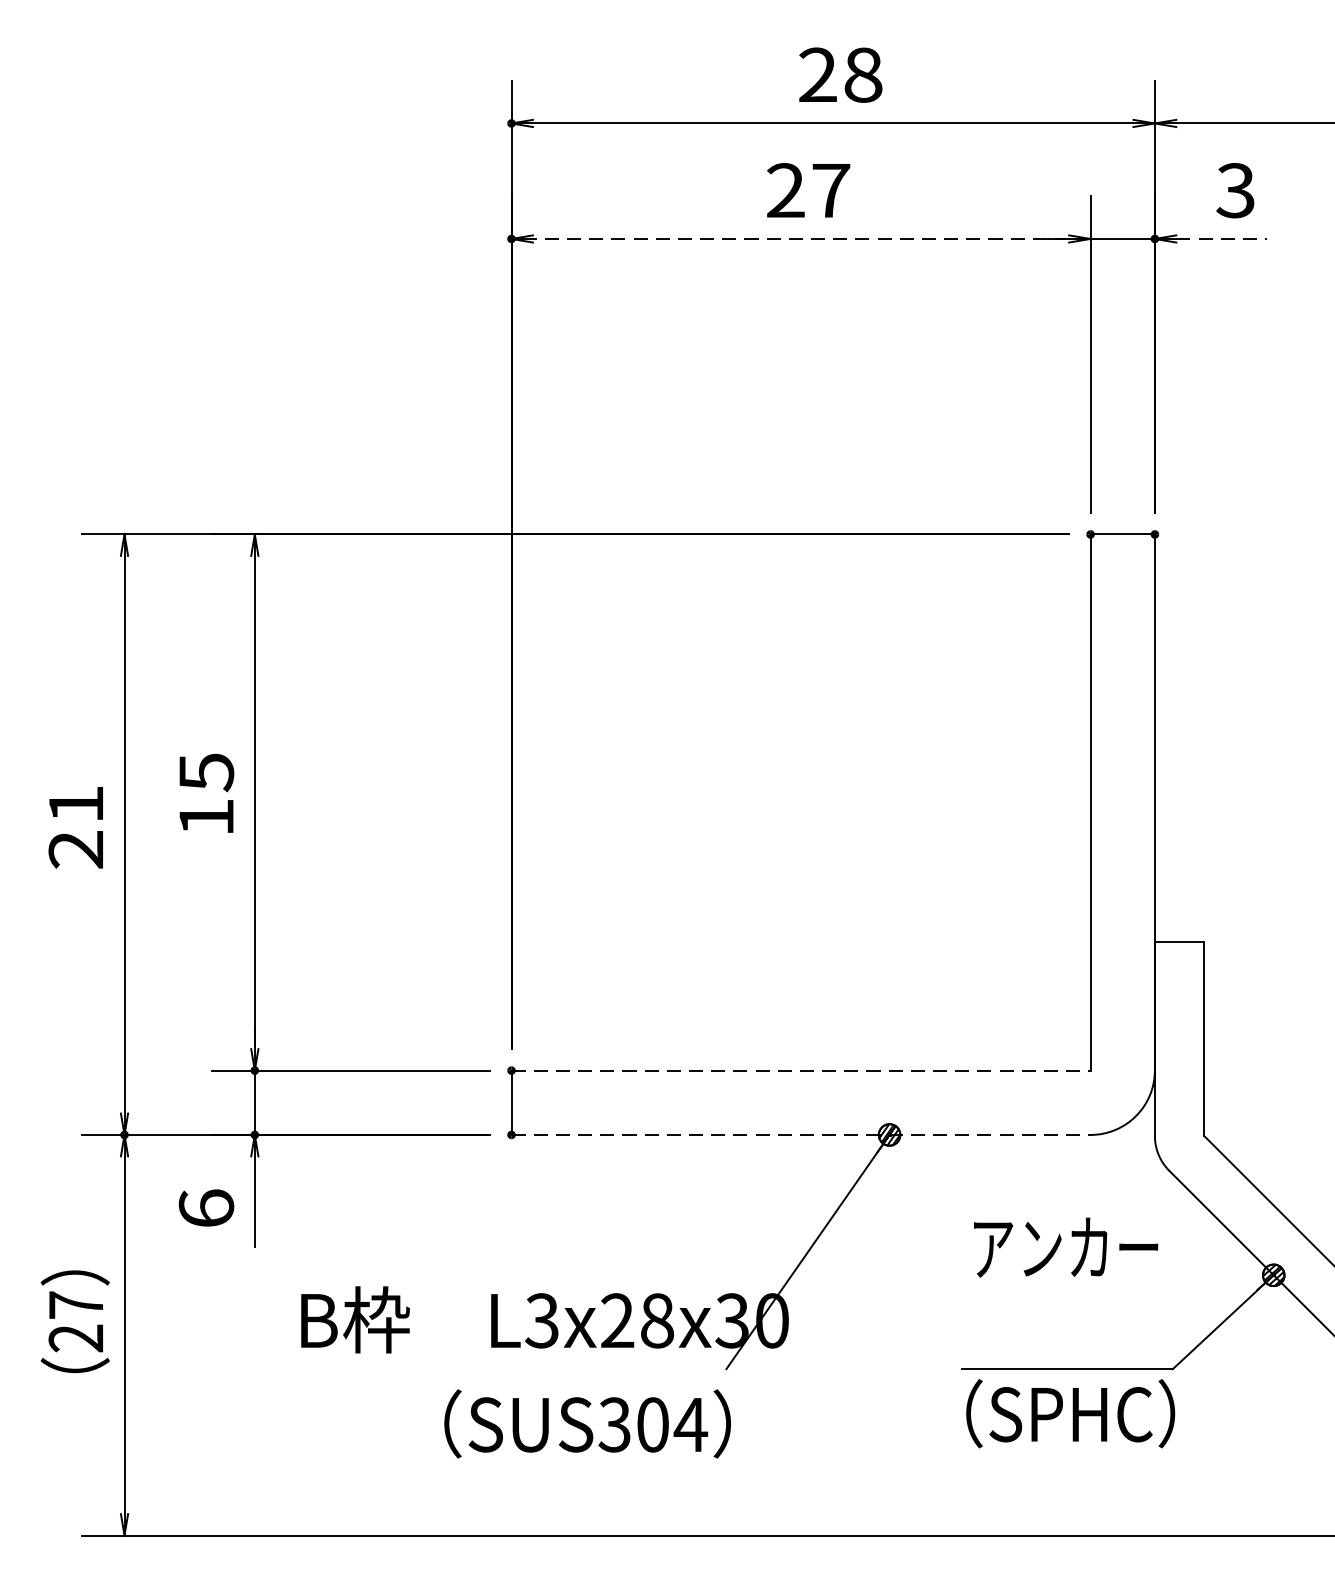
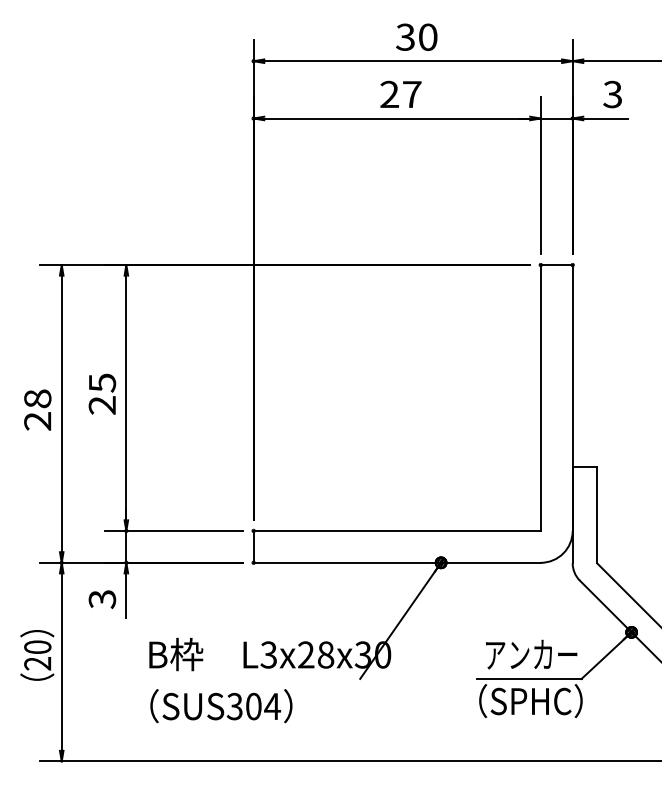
text: (839, 75) -> (416, 37), 28 -> 30
line: (801, 238) -> (397, 118), dashed -> solid
line: (1223, 238) -> (606, 118), dashed -> solid
text: (75, 803) -> (37, 398), 21 -> 28
text: (204, 817) -> (101, 405), 15 -> 25
line: (801, 1069) -> (397, 530), dashed -> solid
line: (801, 1134) -> (397, 562), dashed -> solid
text: (206, 1208) -> (102, 599), 6 -> 3
text: (1065, 1247) -> (531, 654), moved
text: (75, 1303) -> (37, 646), 27 -> 20
text: (587, 1424) -> (221, 706), moved

